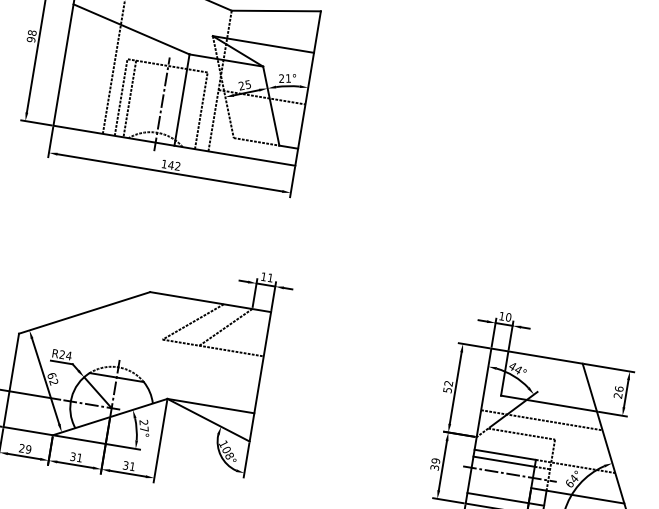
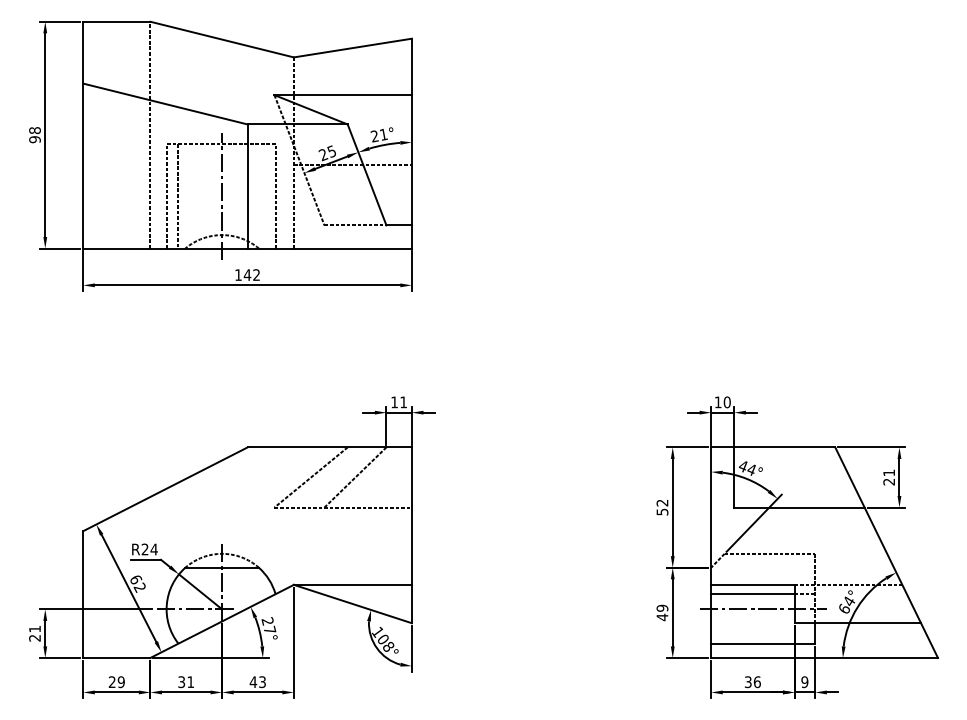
text: (619, 388) -> (889, 472), 26 -> 21
line: (541, 420) -> (793, 531), removed
text: (128, 466) -> (257, 682), 31 -> 43
text: (434, 467) -> (662, 617), 39 -> 49

